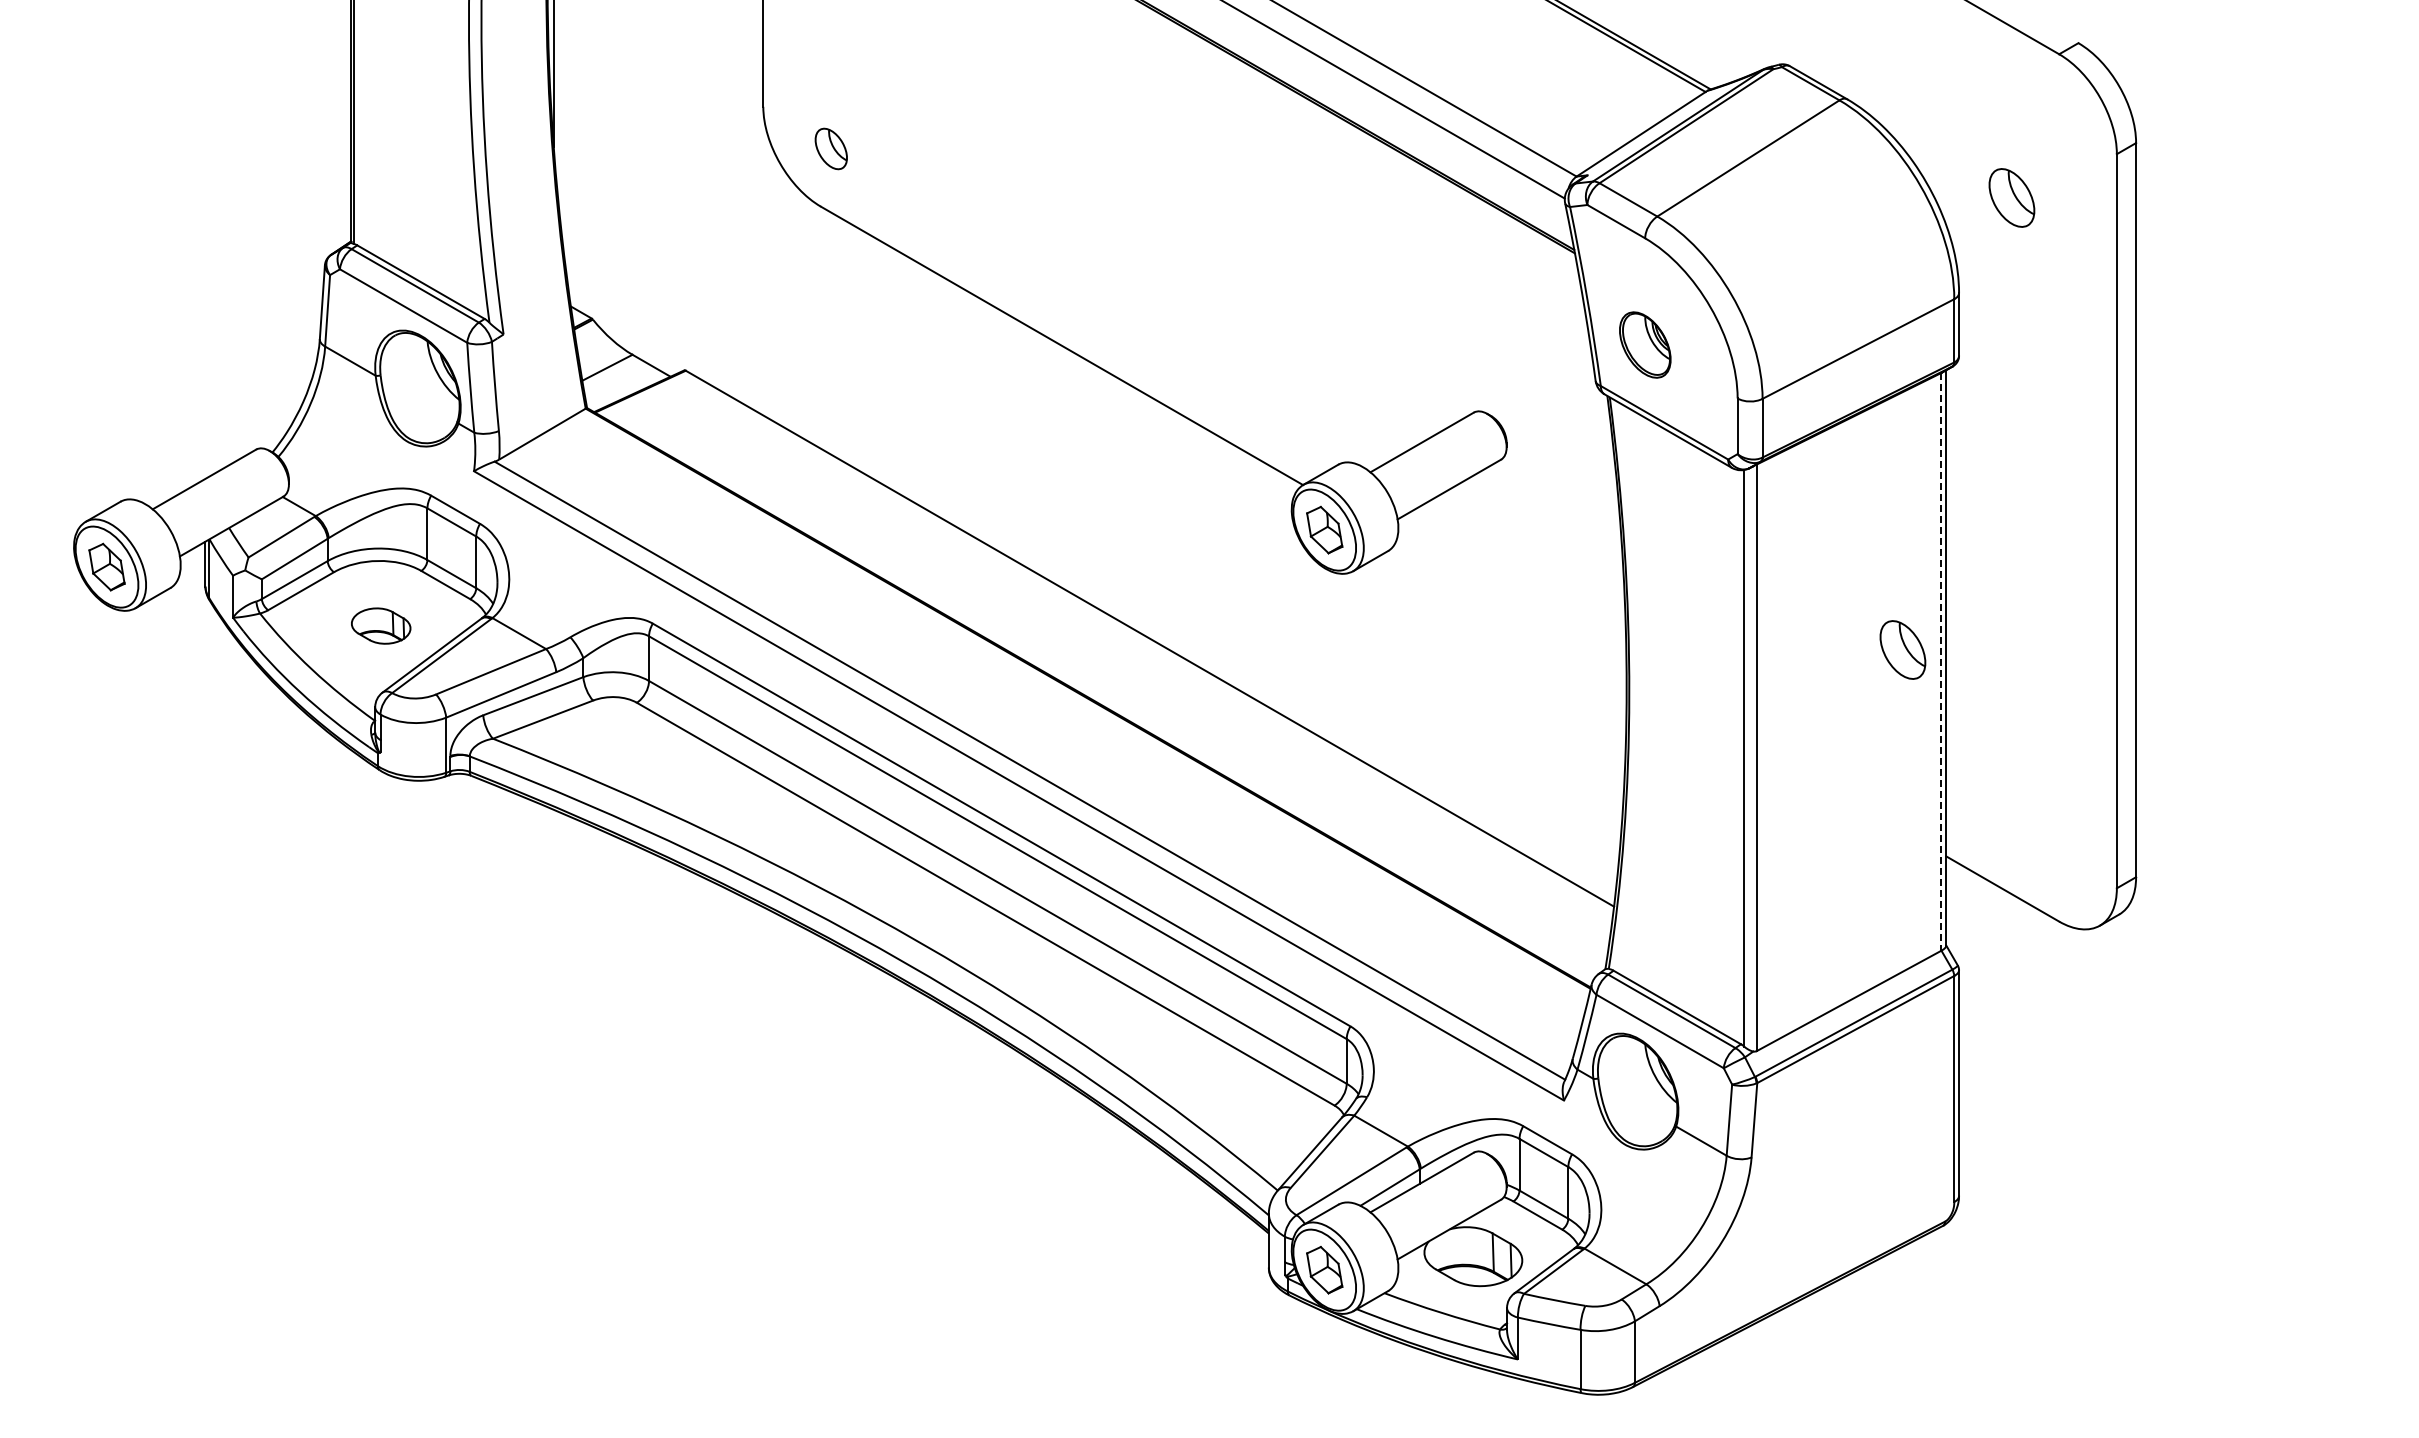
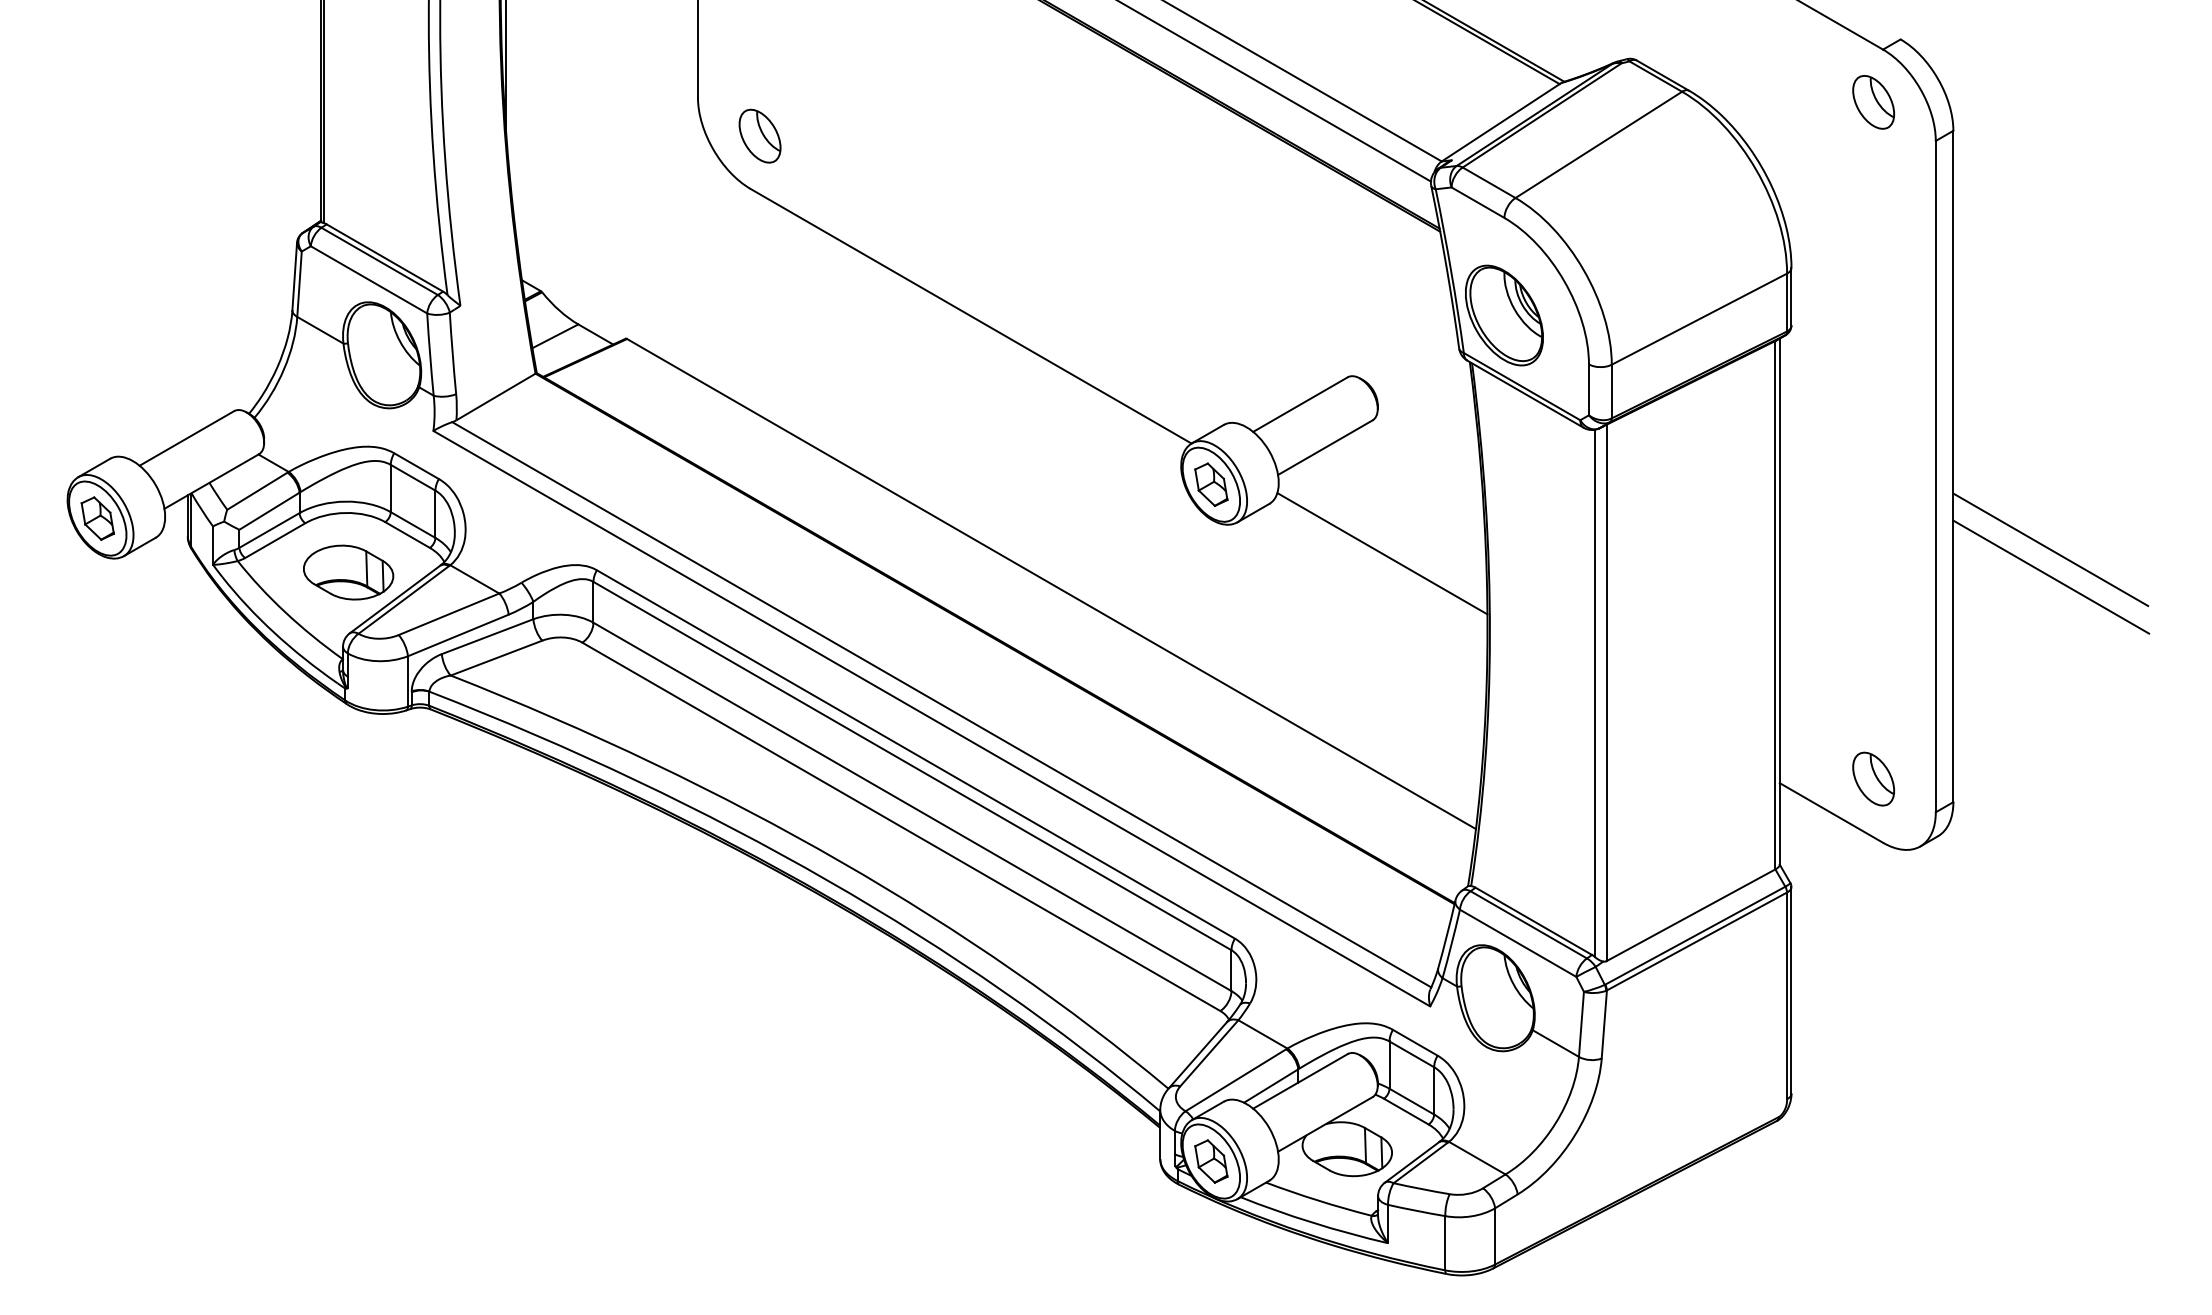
part: (831, 148) -> (760, 135), size x1.43
part: (2011, 197) -> (1873, 101), moved
part: (1645, 344) -> (1504, 315), size x1.67
line: (2242, 600) -> (2050, 549), added
line: (1511, 605) -> (1382, 553), added
part: (380, 625) -> (347, 571), size x1.67
line: (2243, 630) -> (2051, 576), added
part: (1902, 649) -> (1873, 778), moved
line: (1941, 661) -> (1775, 604), dashed -> solid

